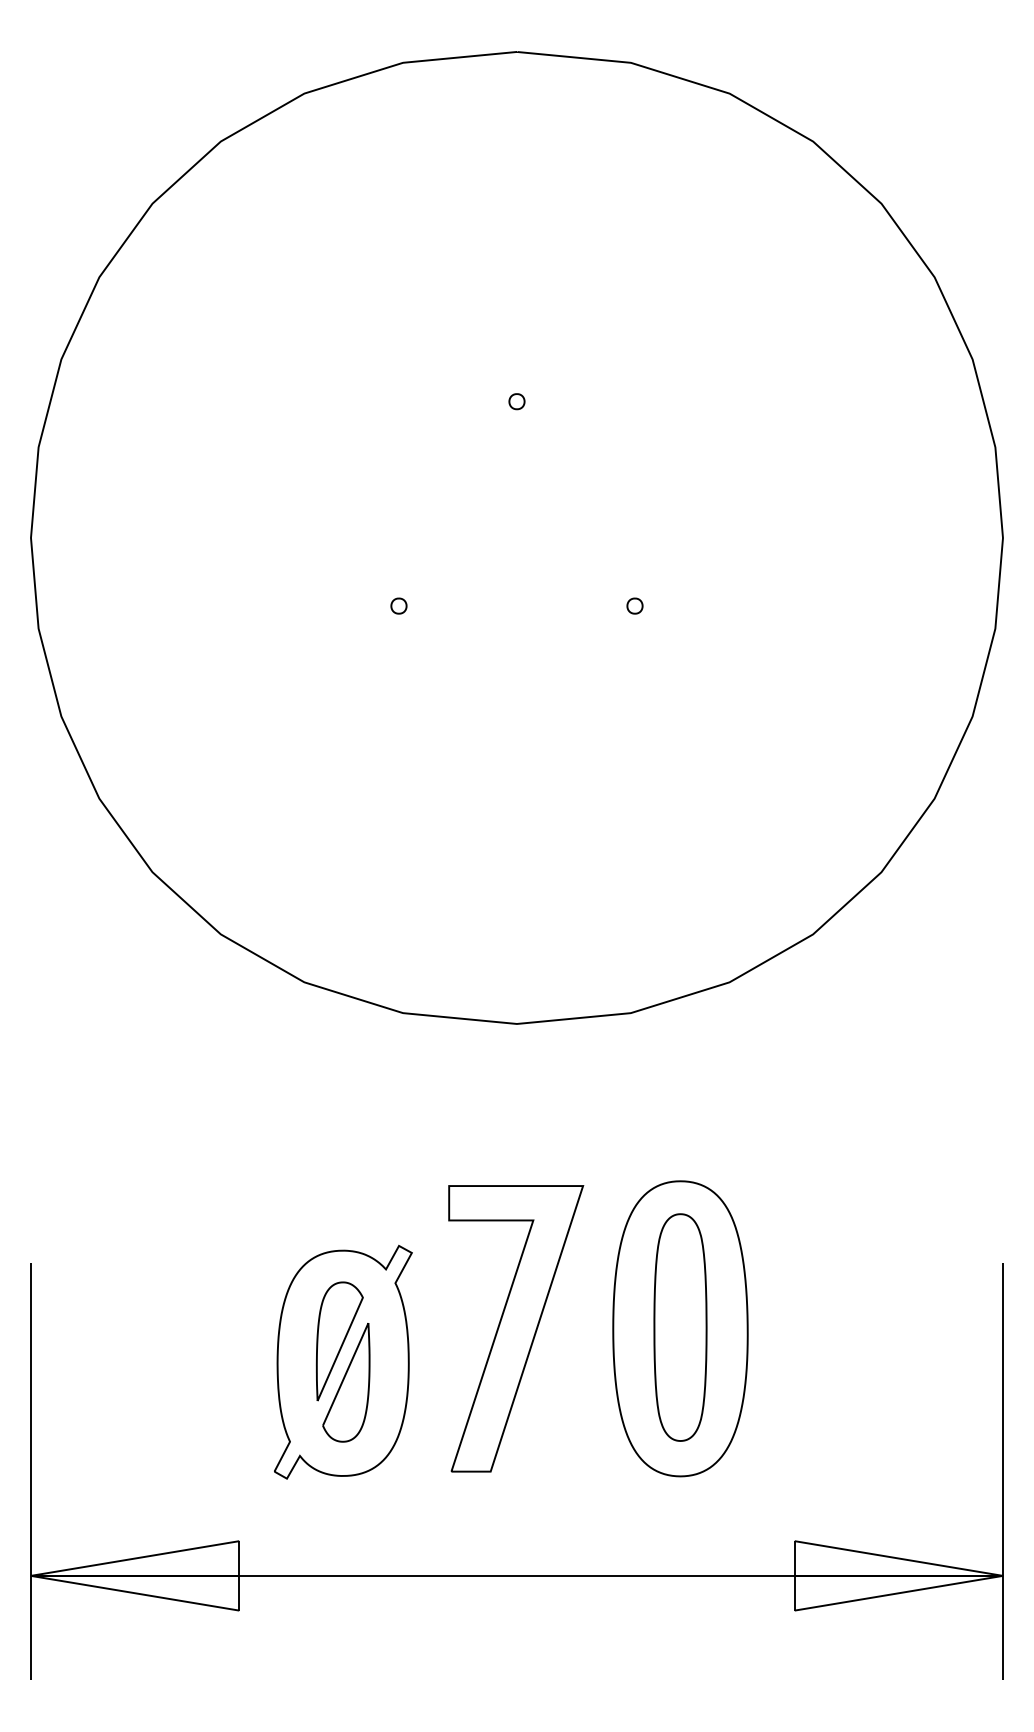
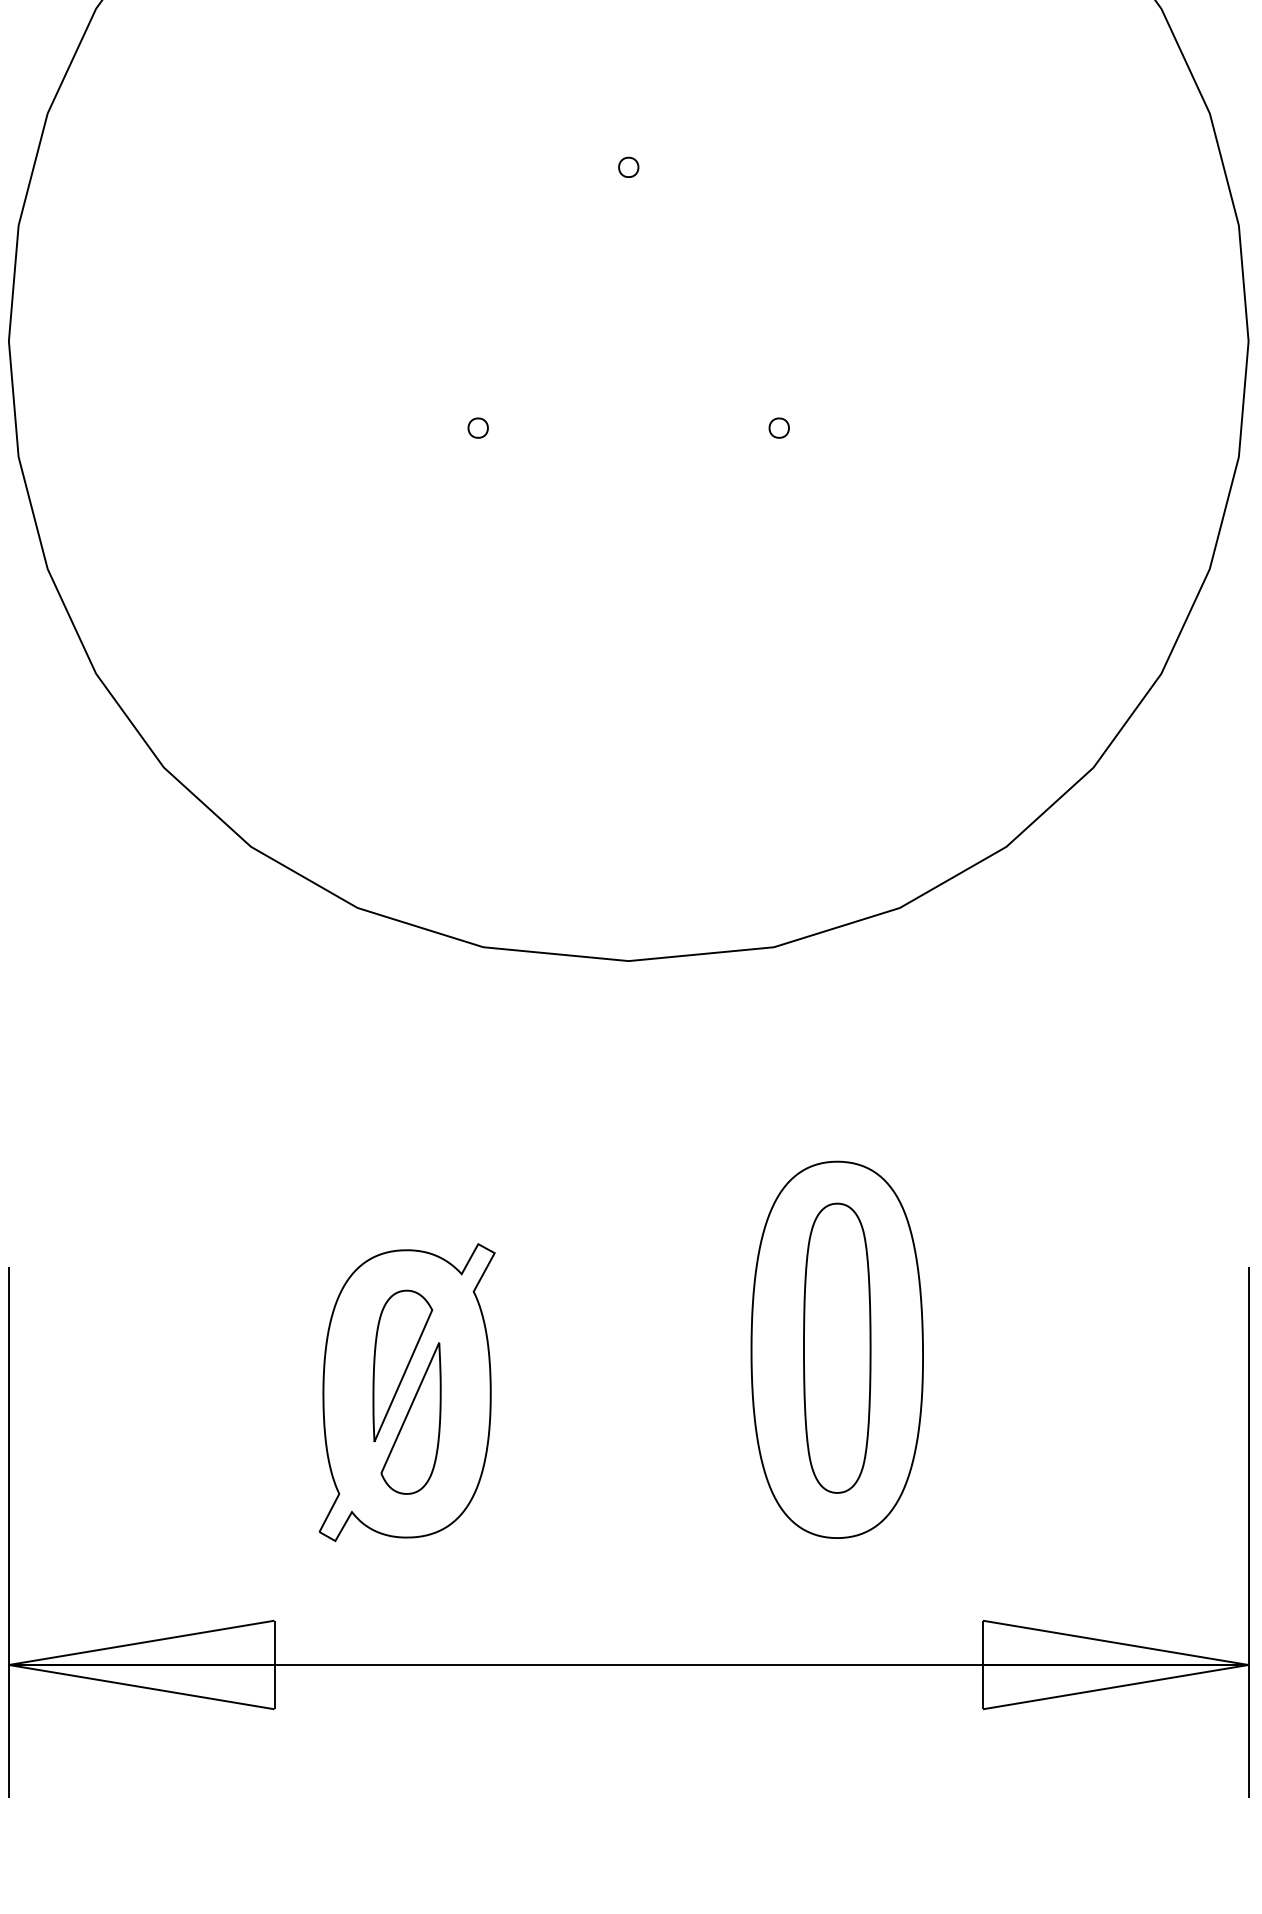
part: (516, 1328) -> (628, 1349), removed

